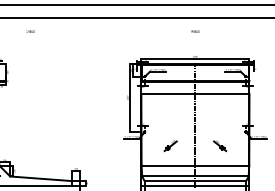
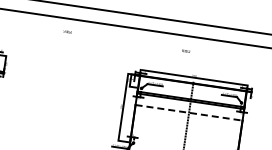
text: (30, 31) -> (67, 31), moved
text: (195, 31) -> (186, 51), moved
line: (195, 94) -> (189, 113), solid -> dashed

